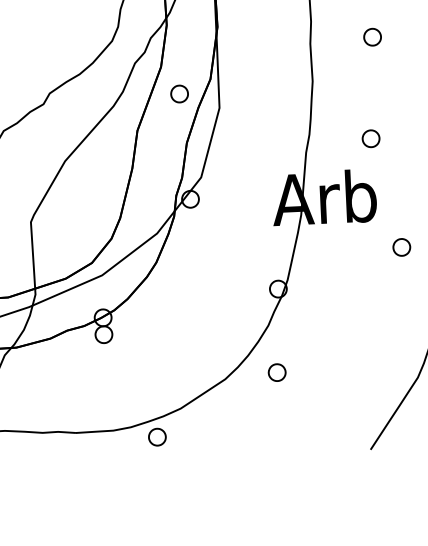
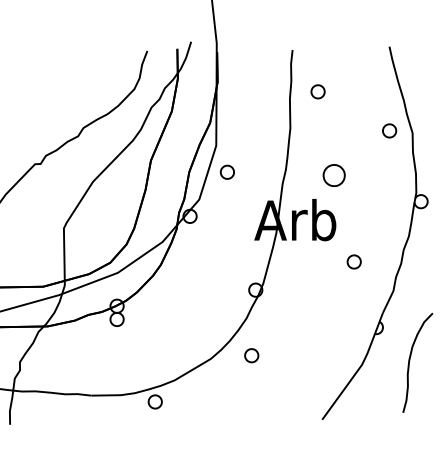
part: (371, 36) -> (317, 91), moved
part: (178, 93) -> (226, 171), moved
part: (370, 138) -> (333, 175), size x1.6

